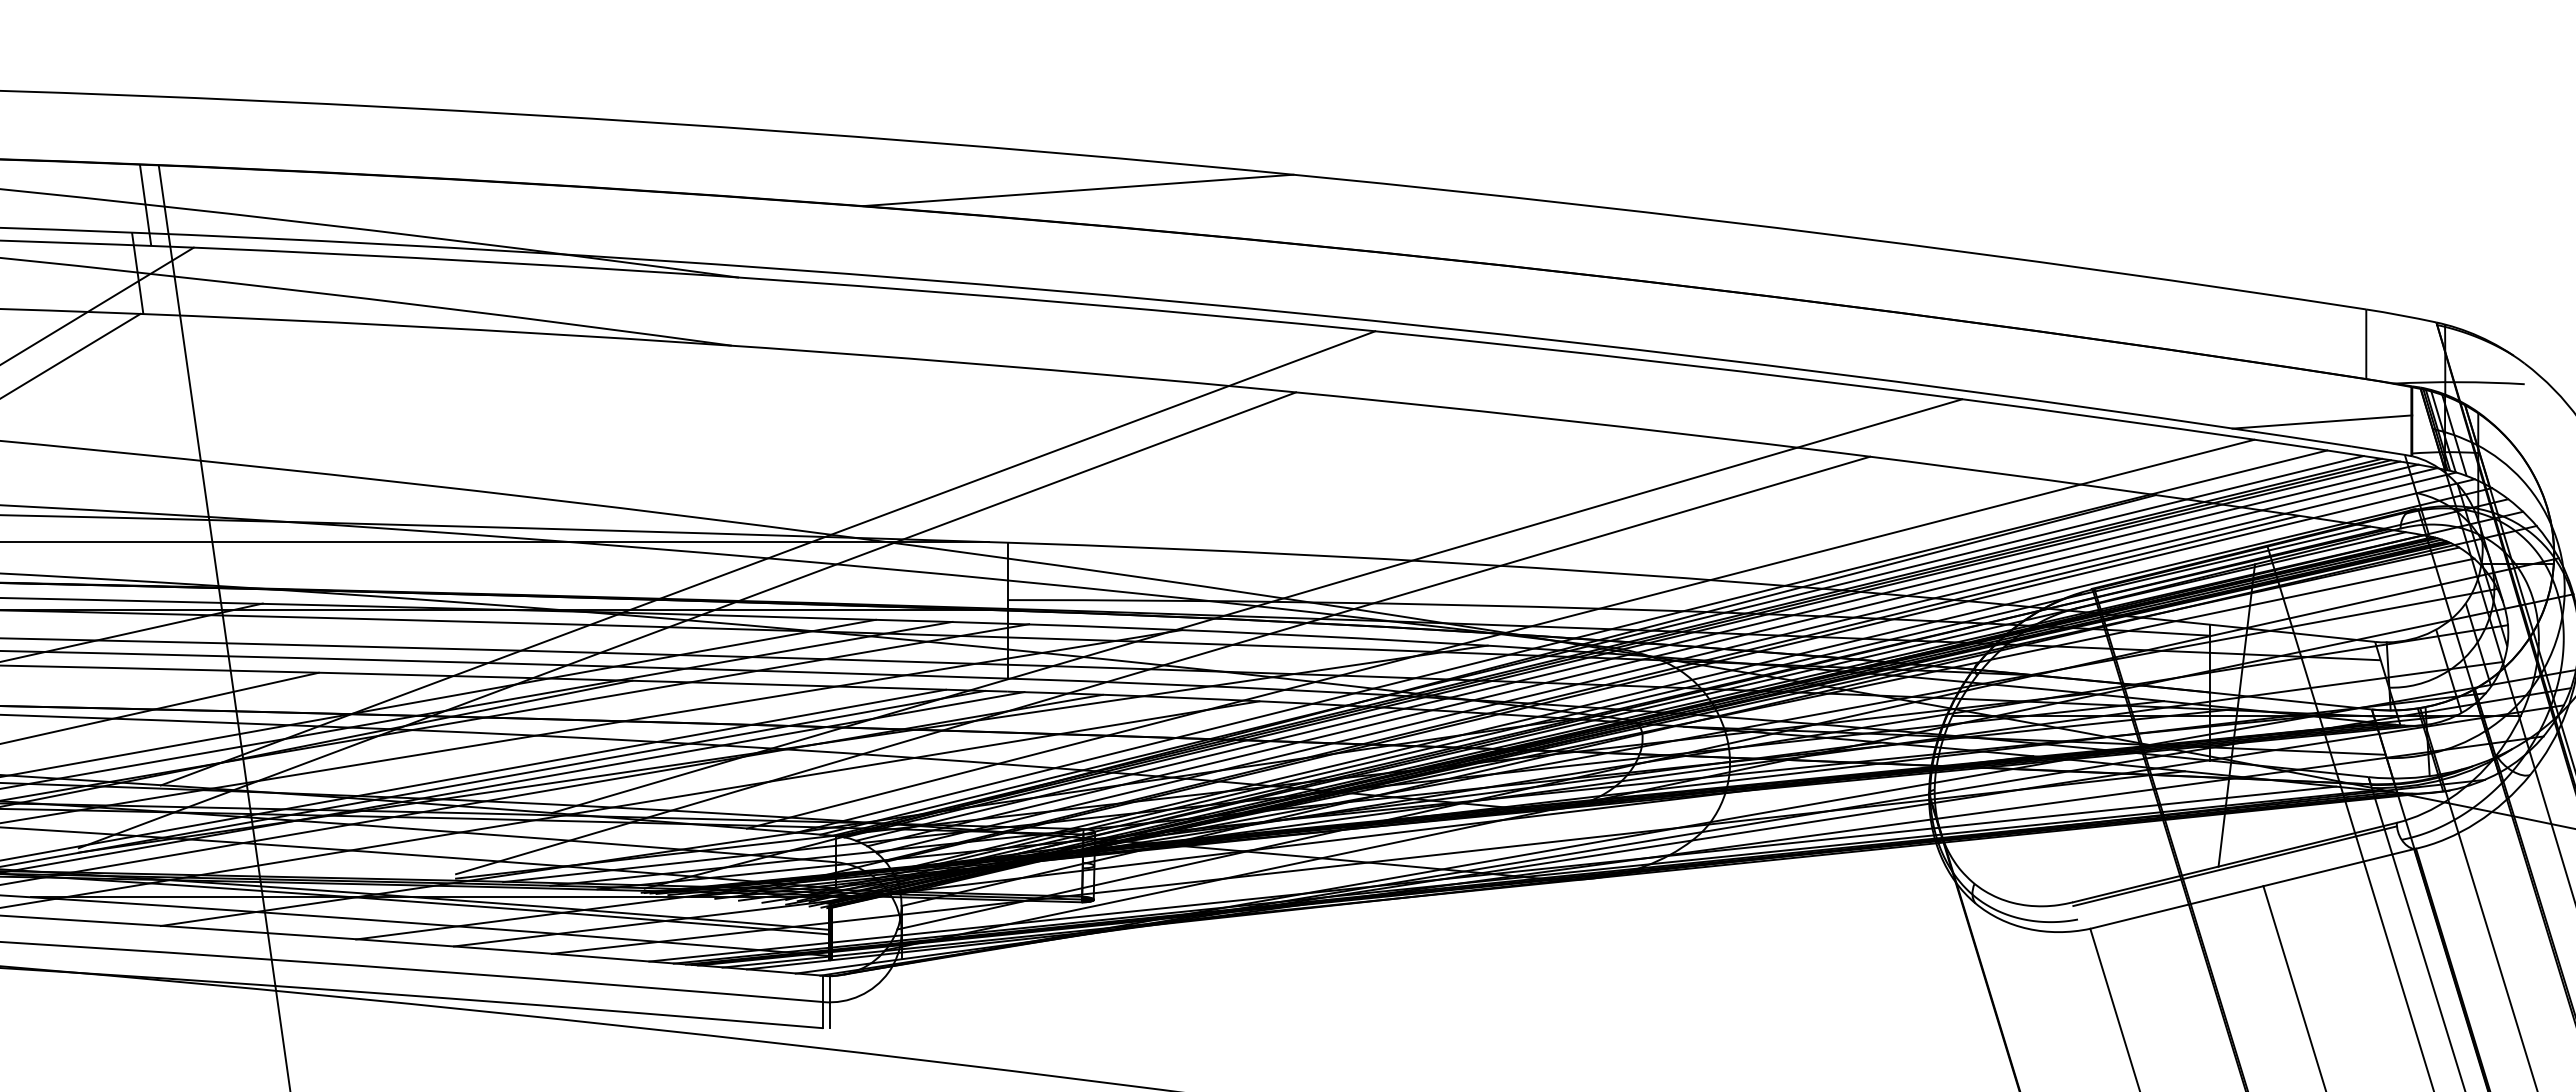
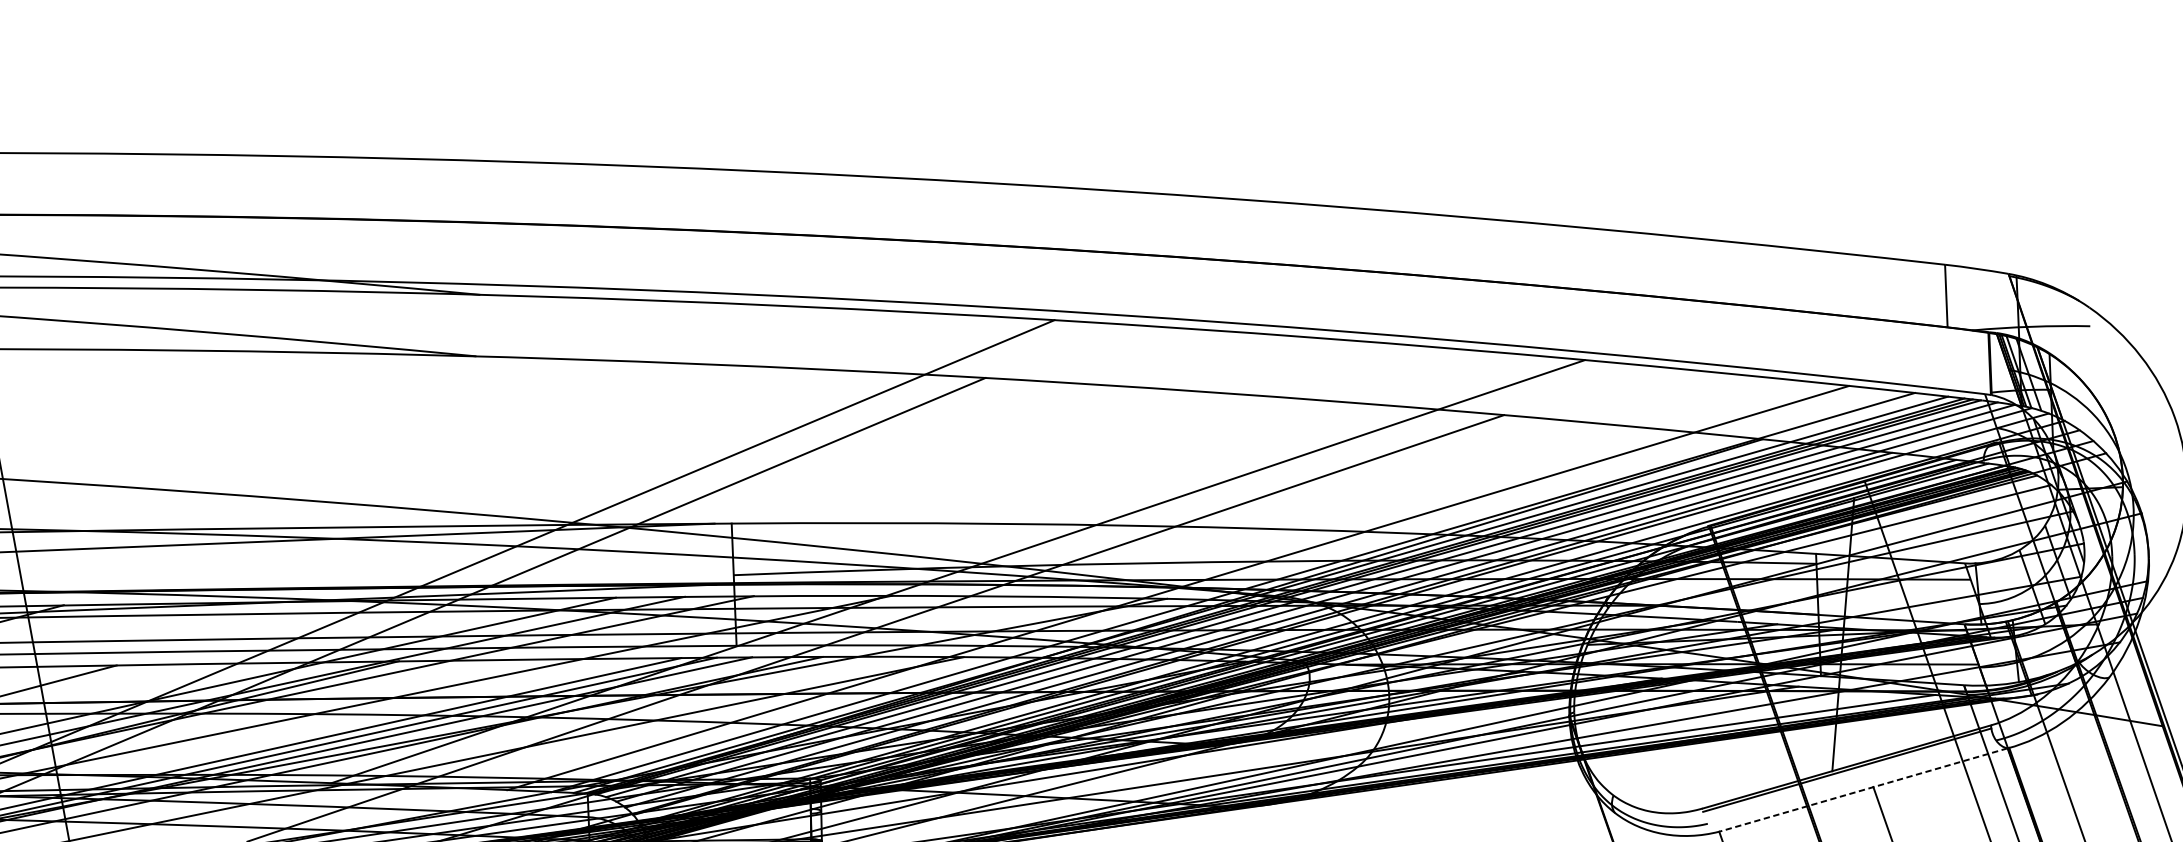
line: (1078, 190) -> (782, 204), removed
line: (2322, 421) -> (1909, 367), removed
line: (2252, 888) -> (1863, 789), solid -> dashed

